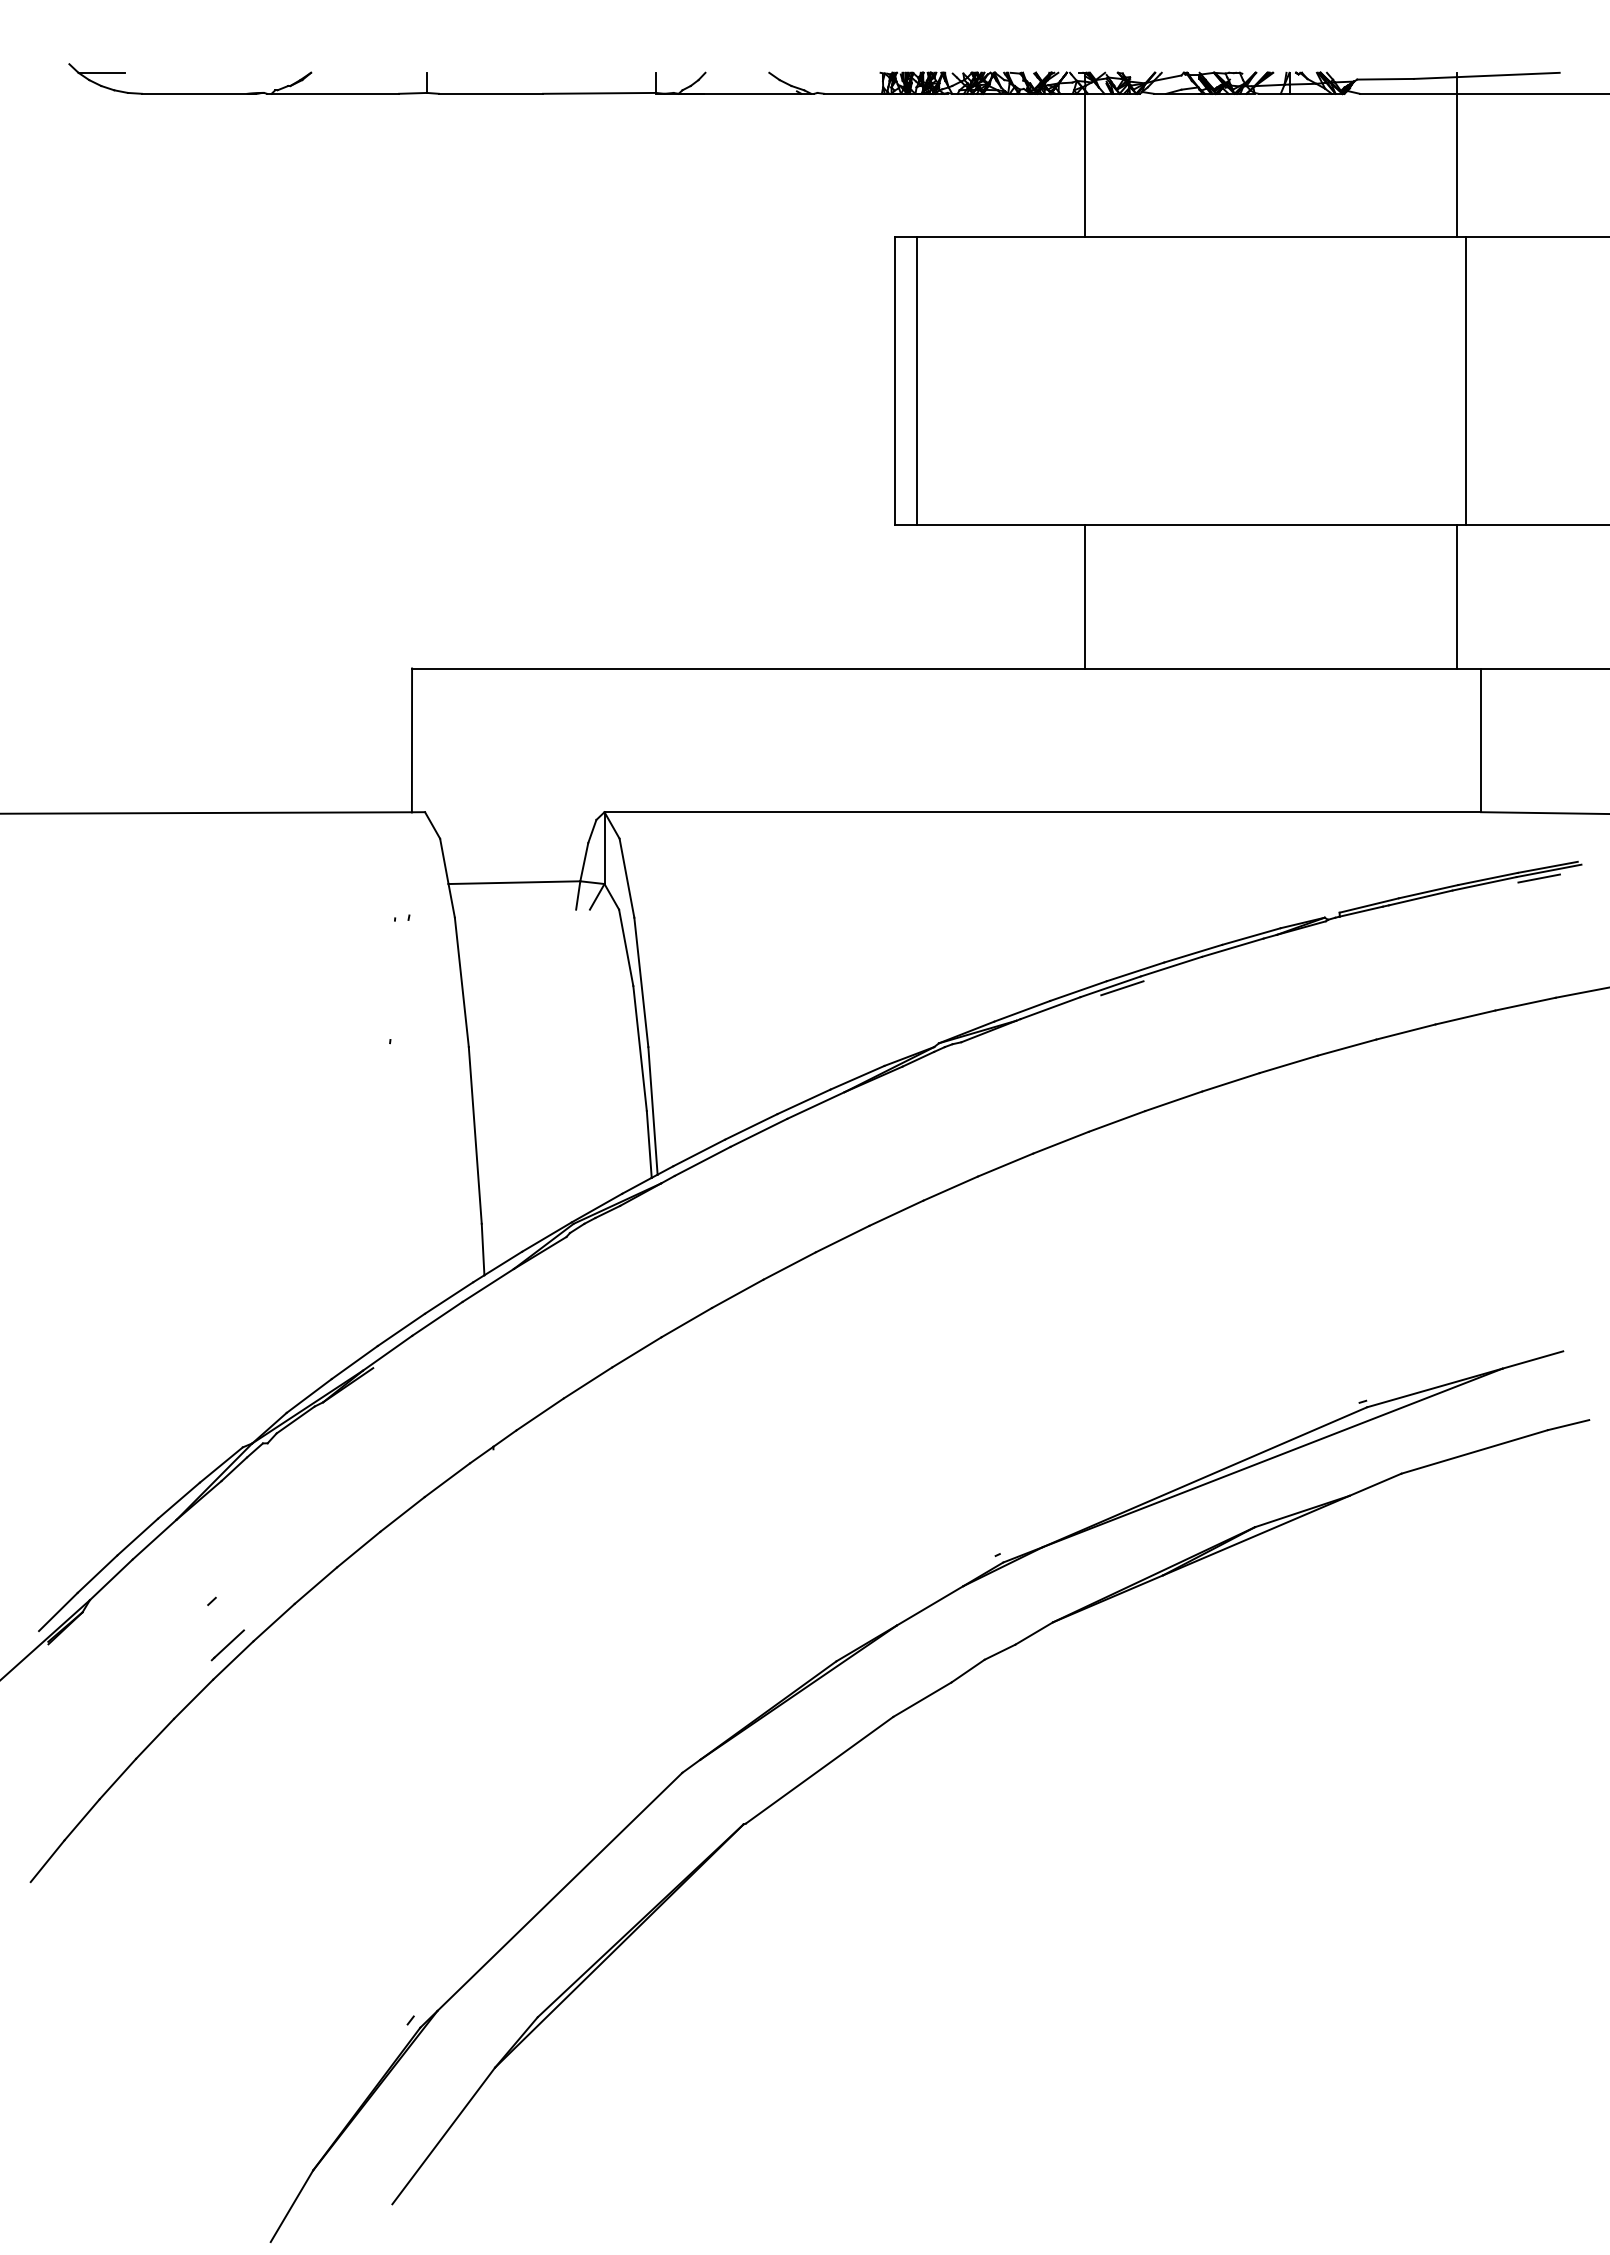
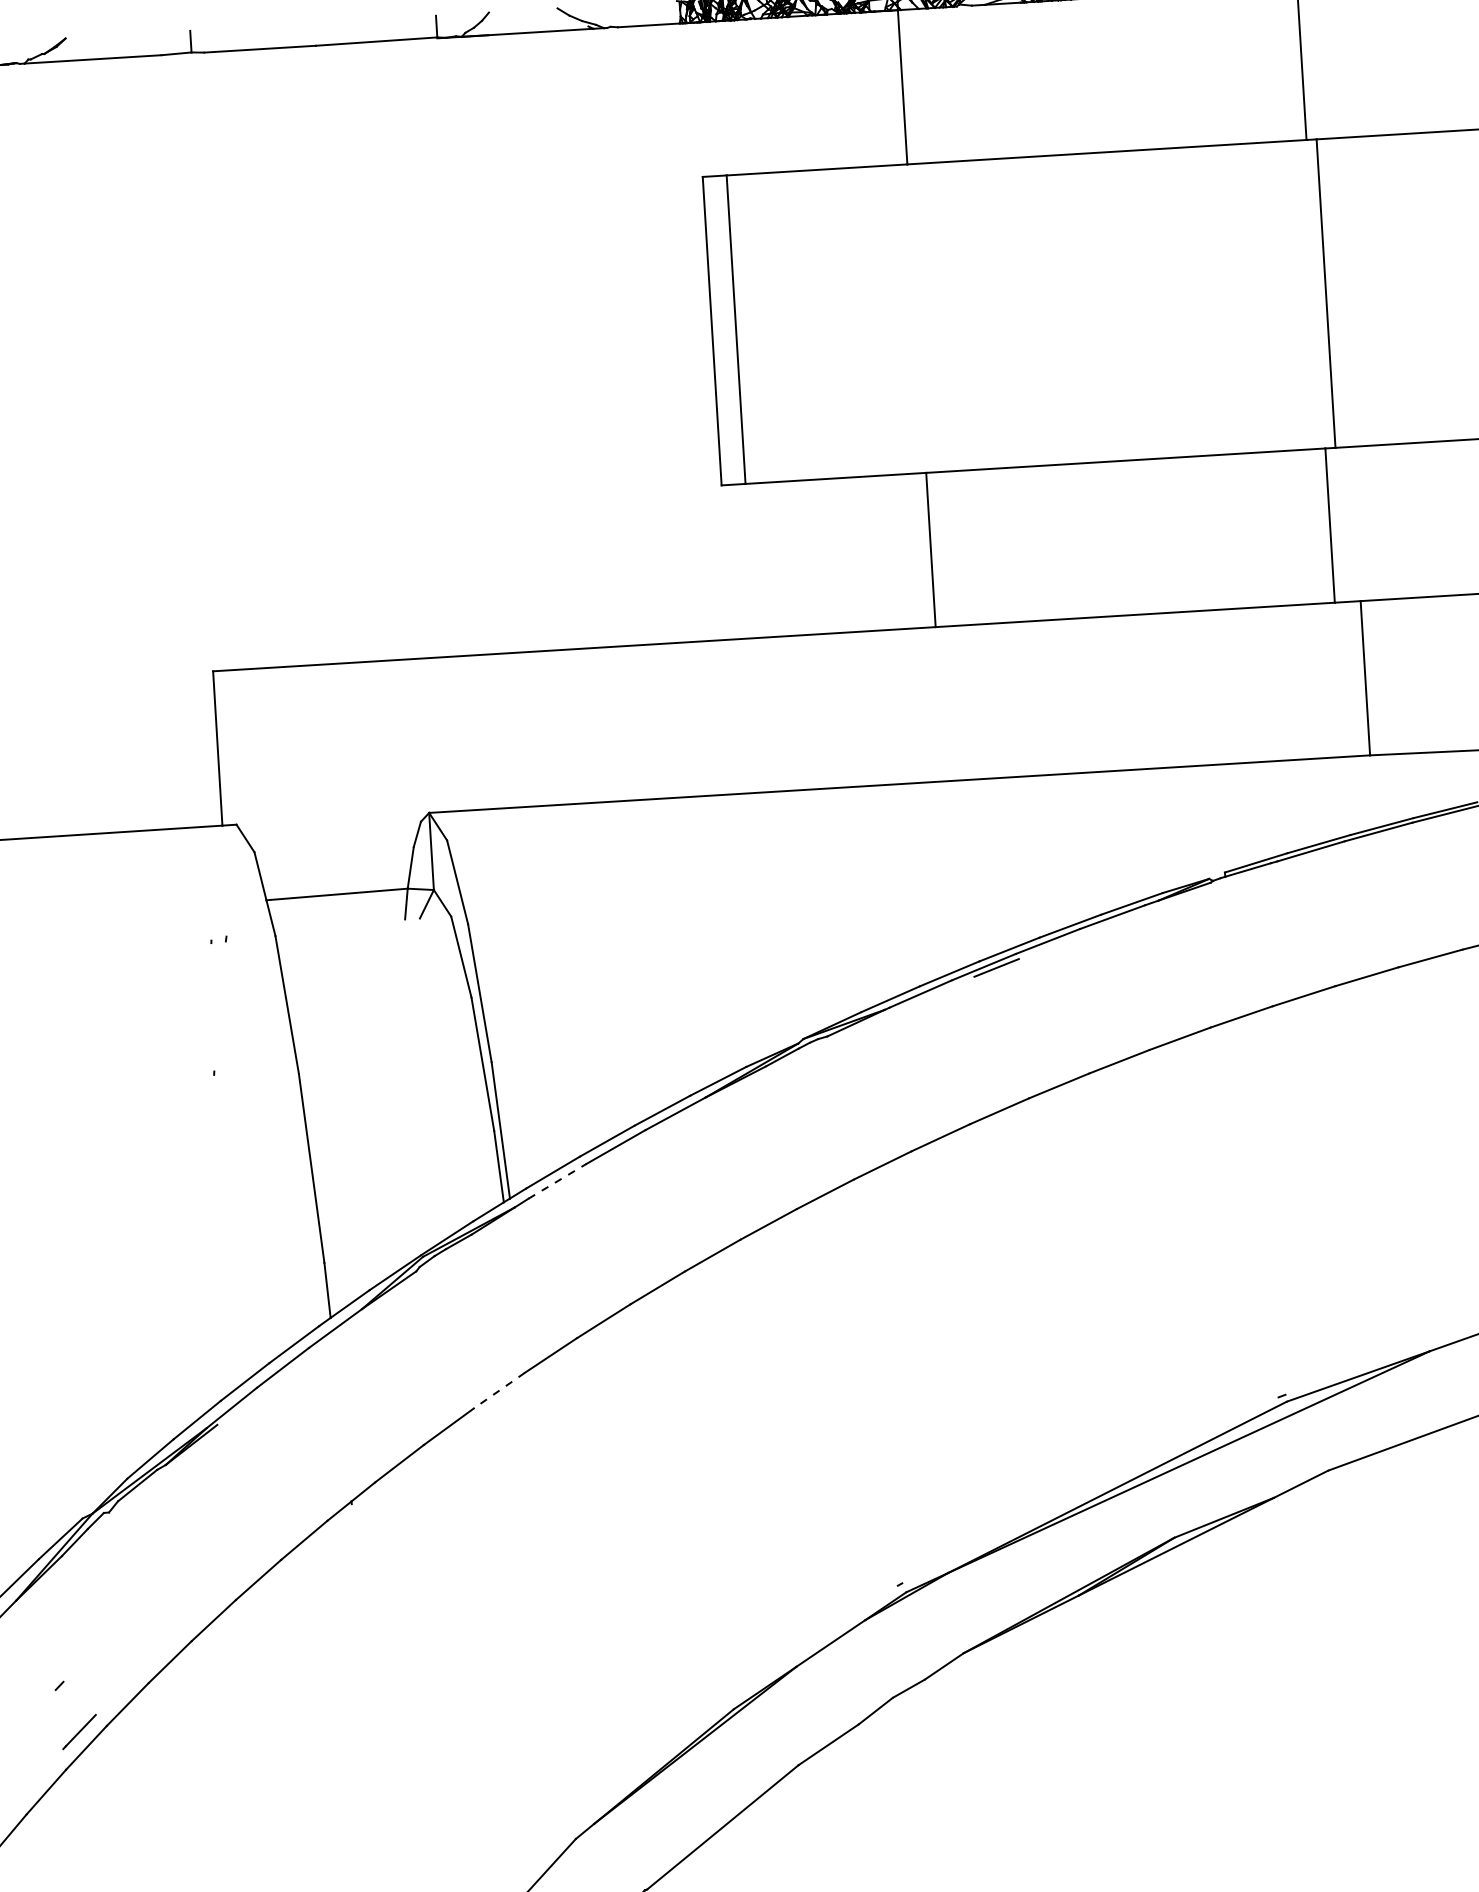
line: (1538, 878) -> (1436, 822), removed
line: (703, 1161) -> (558, 1181), solid -> dashed
line: (636, 1352) -> (498, 1390), solid -> dashed

